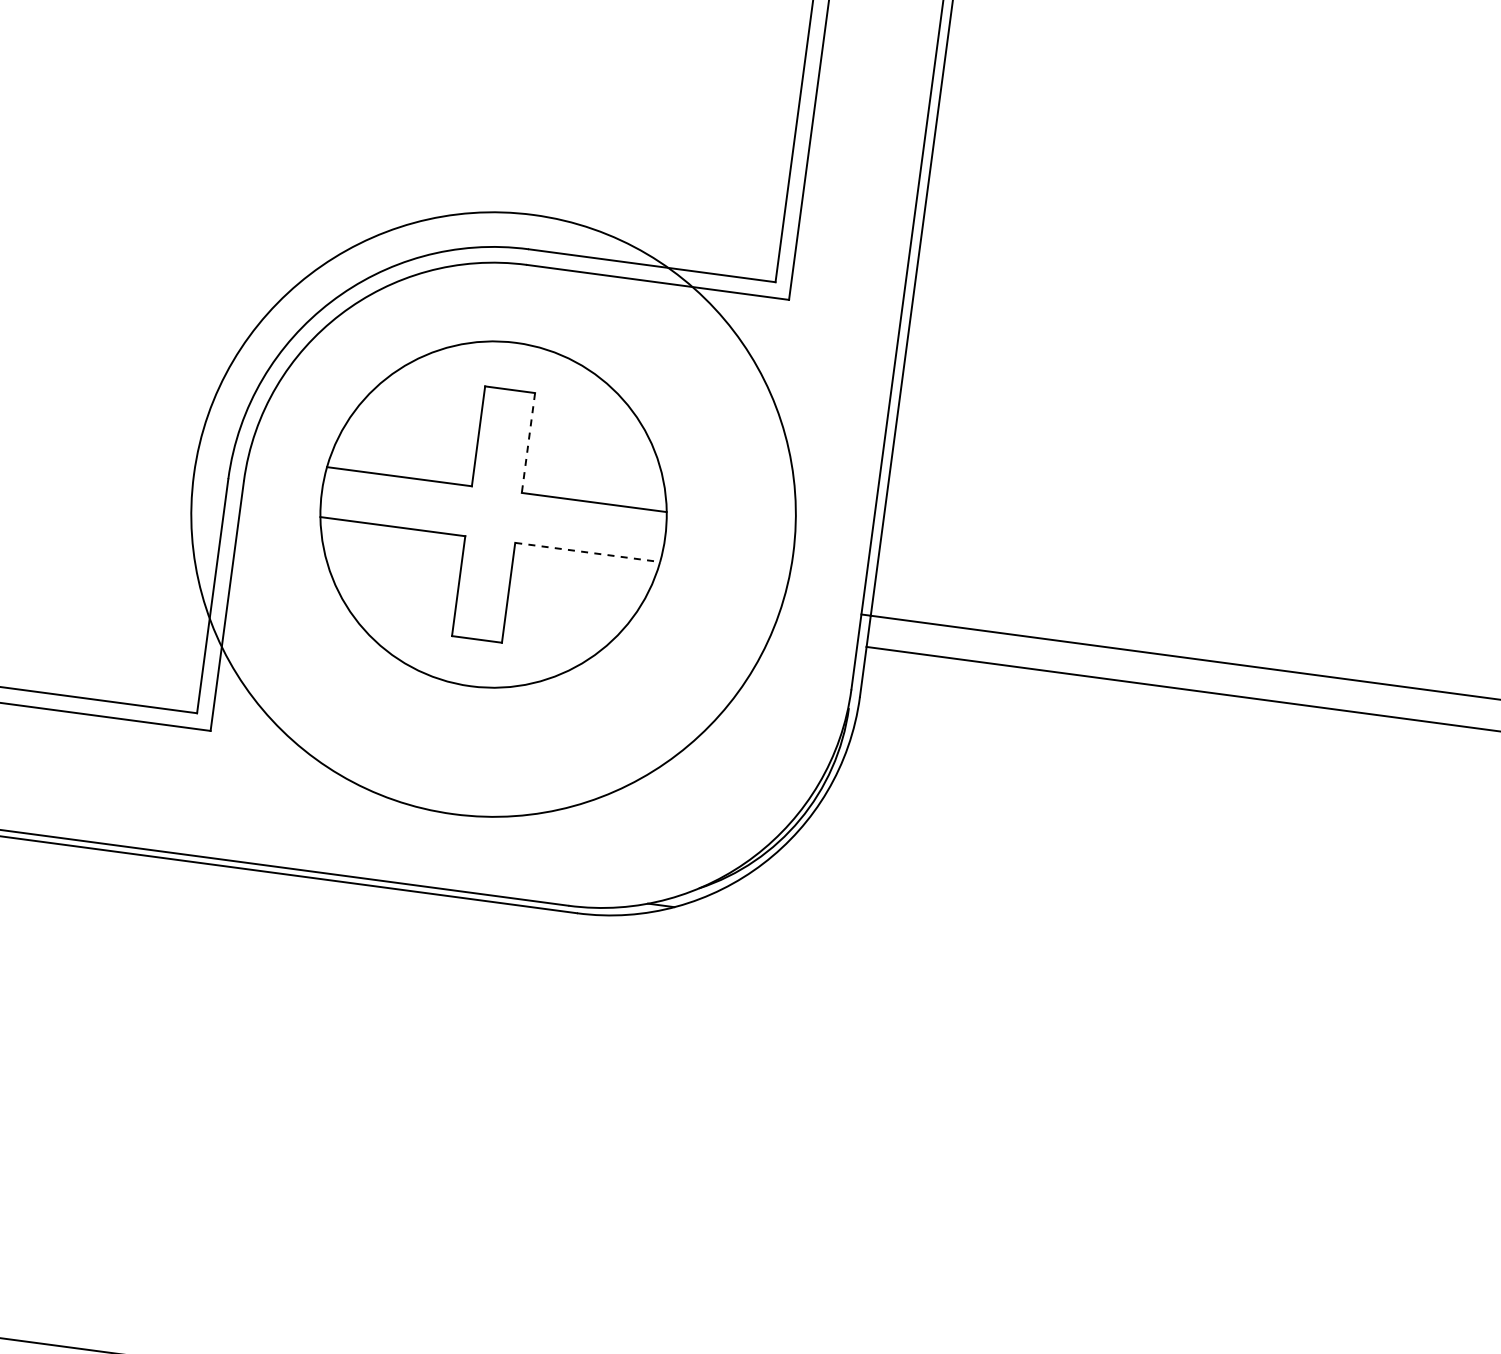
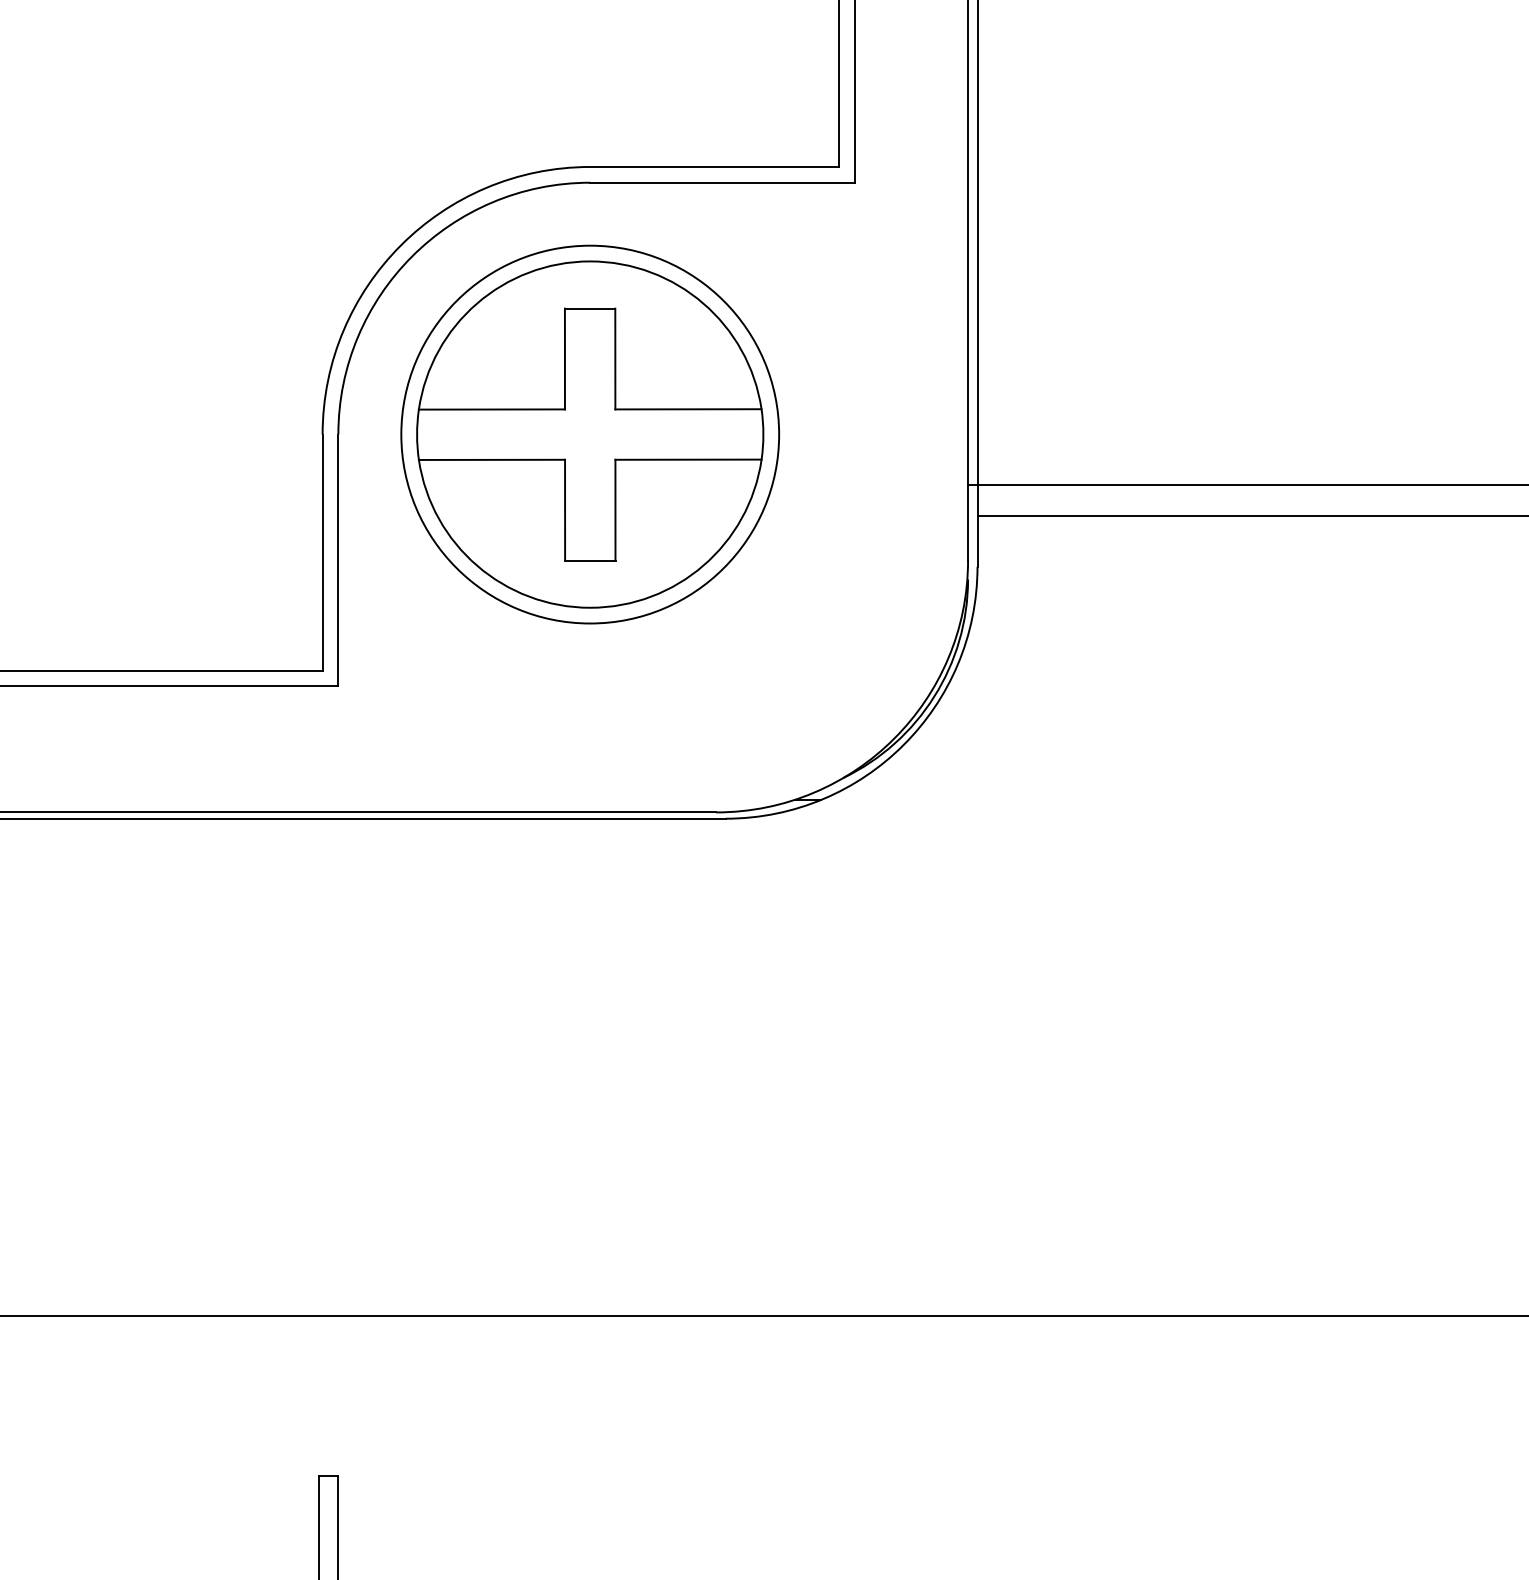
line: (528, 443) -> (615, 359), dashed -> solid
circle: (493, 514) -> (590, 434), size x0.62
line: (588, 552) -> (689, 459), dashed -> solid

